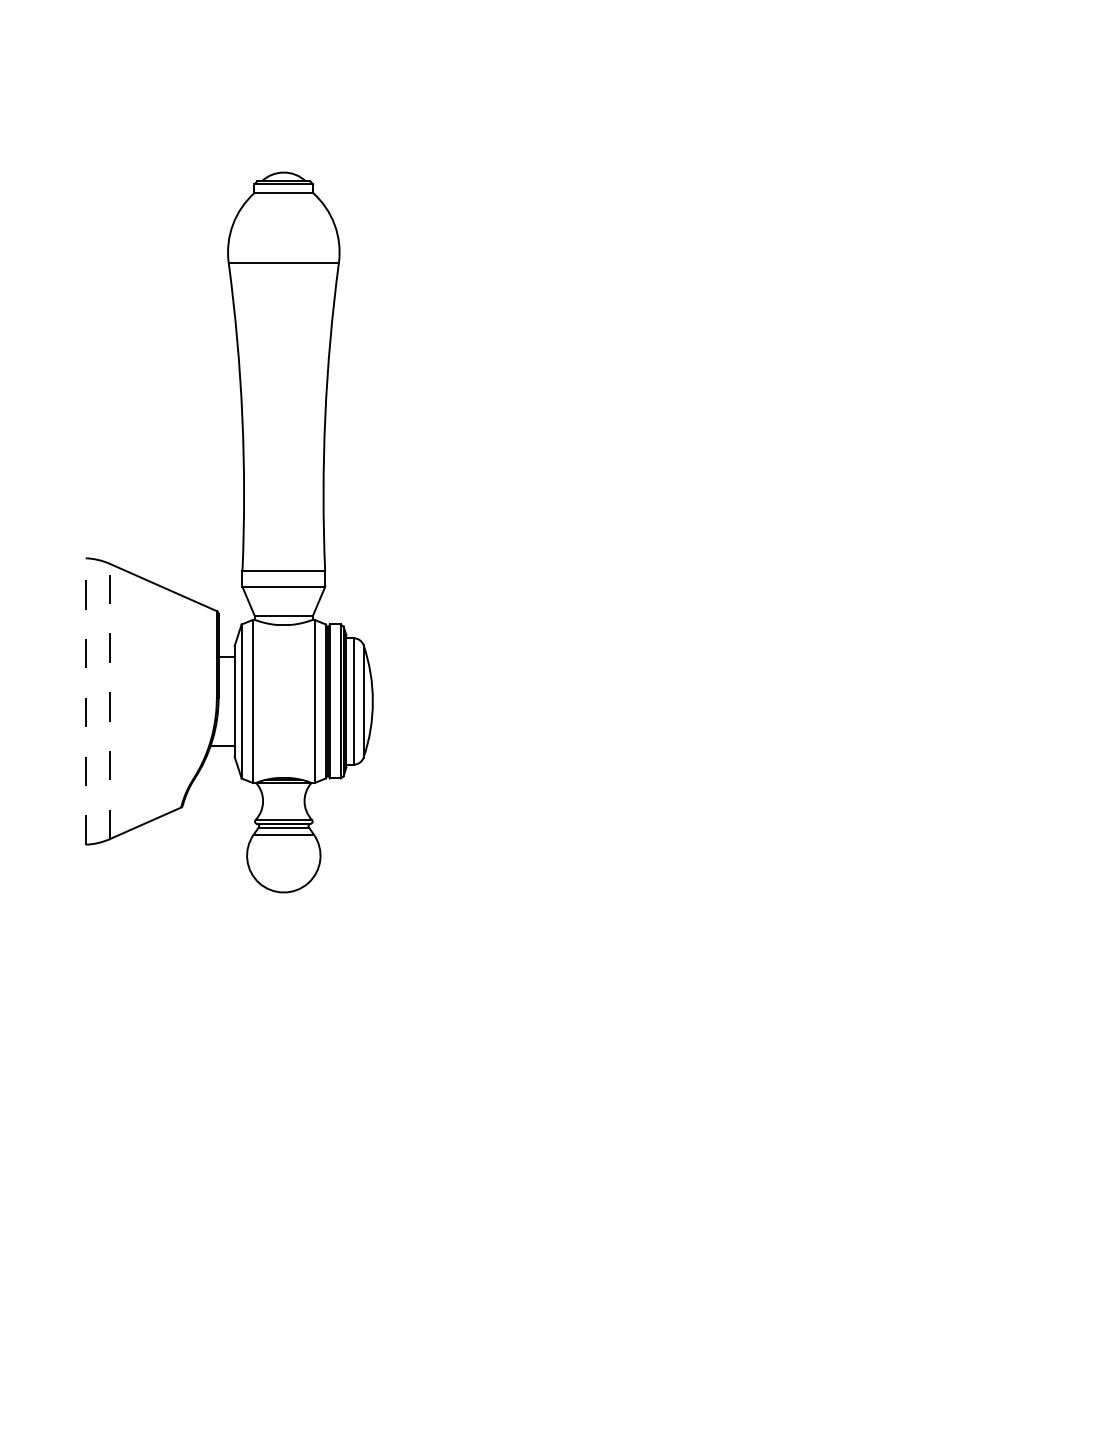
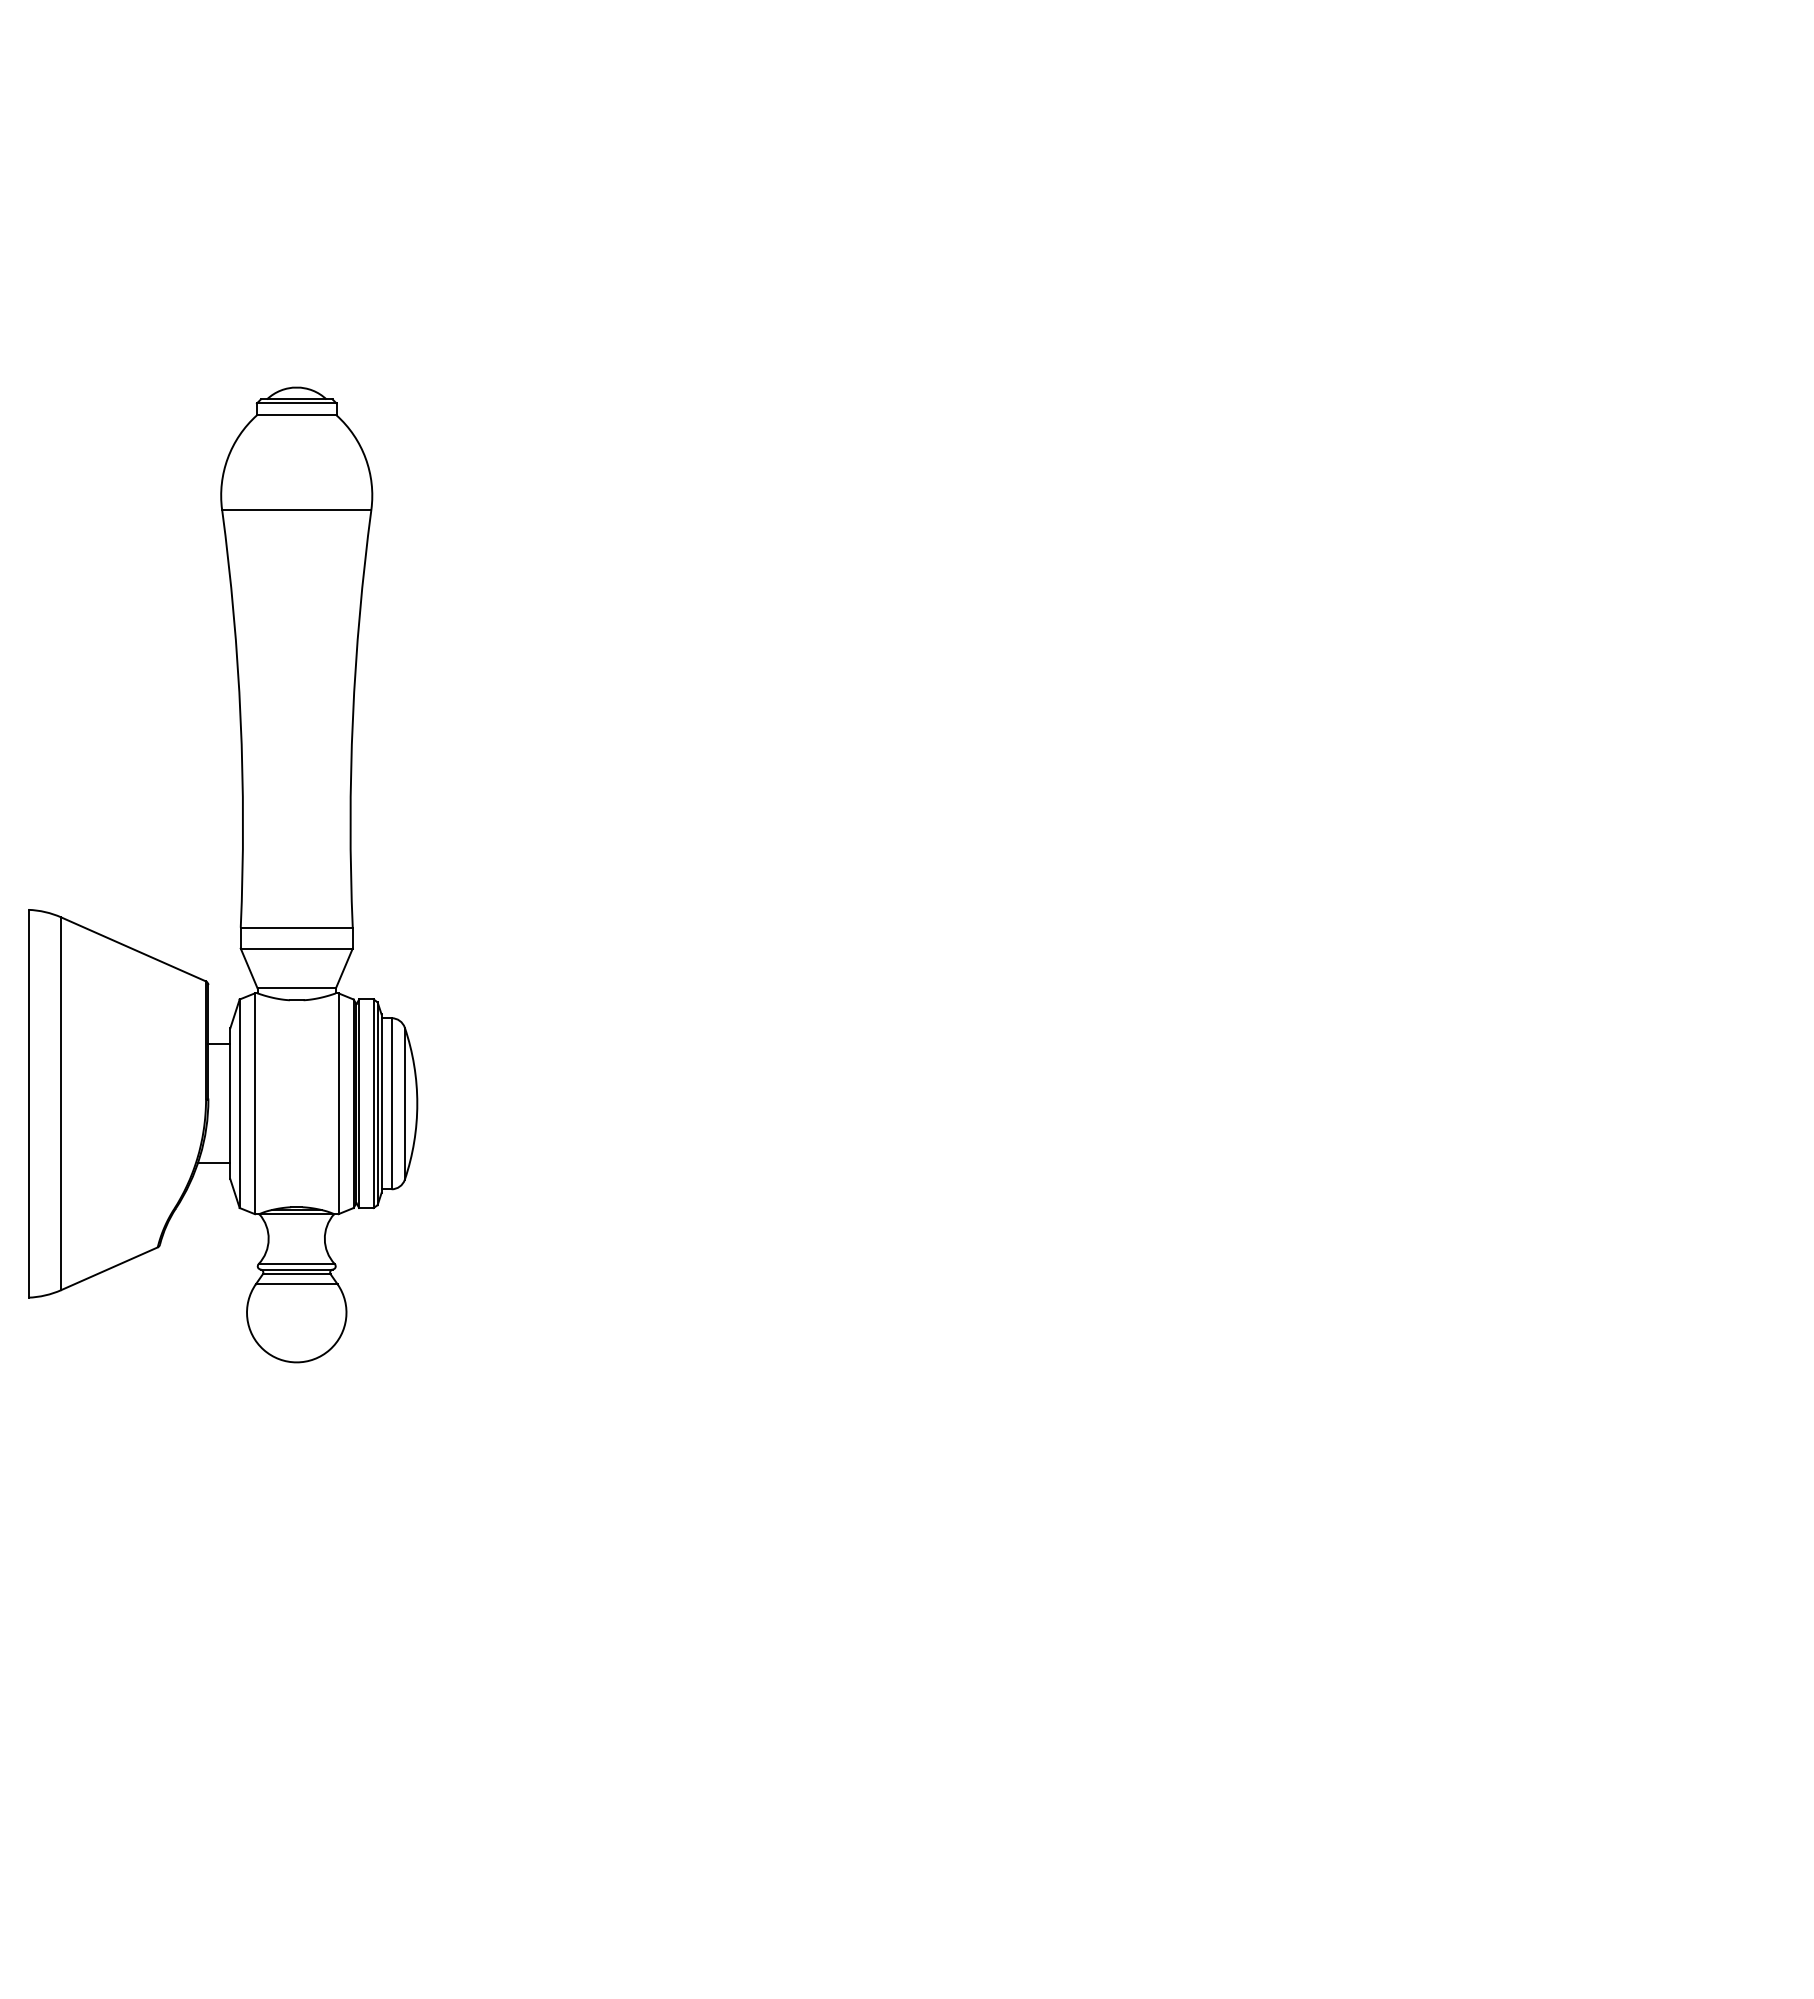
line: (85, 701) -> (28, 1103), dashed -> solid
line: (110, 701) -> (61, 1103), dashed -> solid

